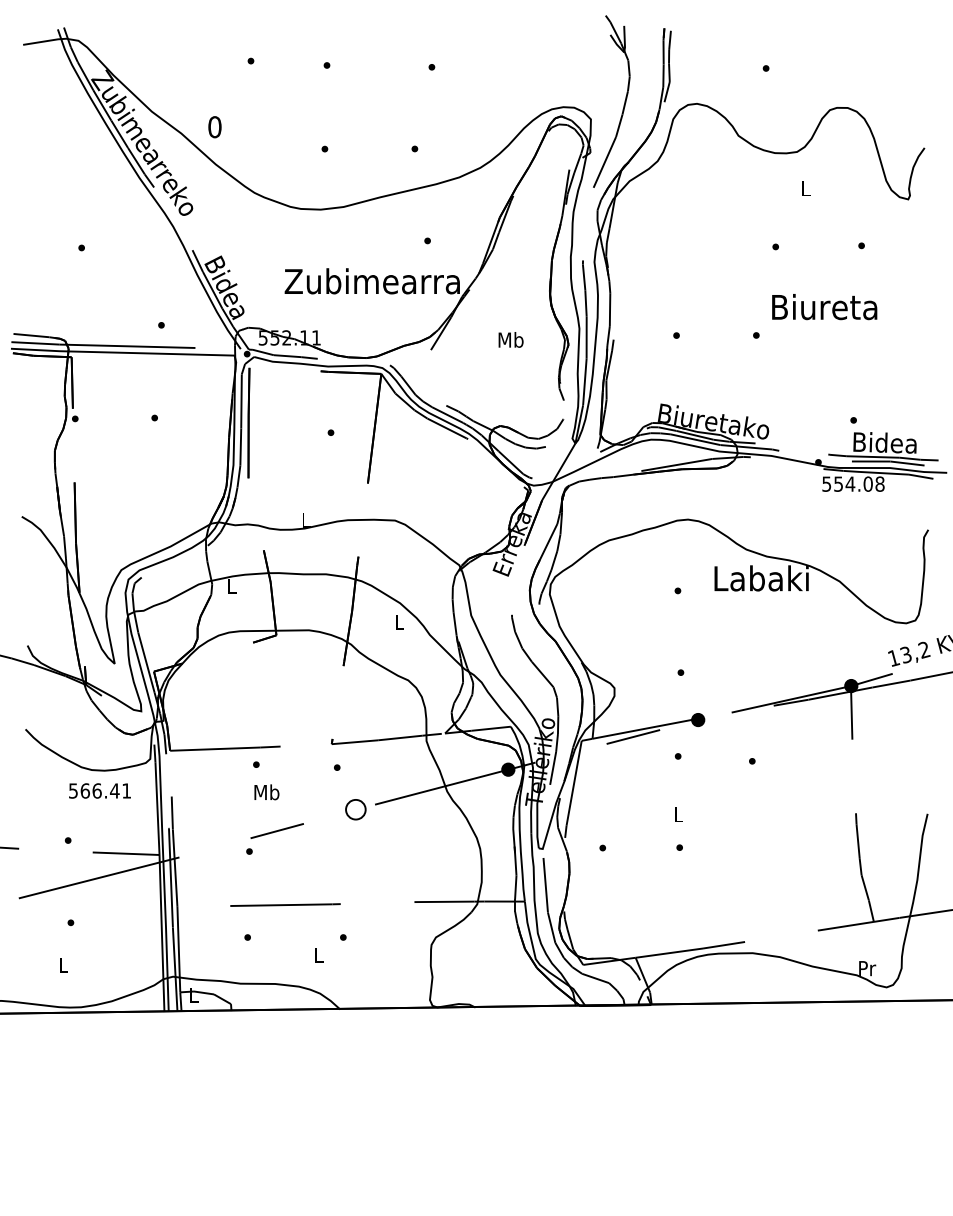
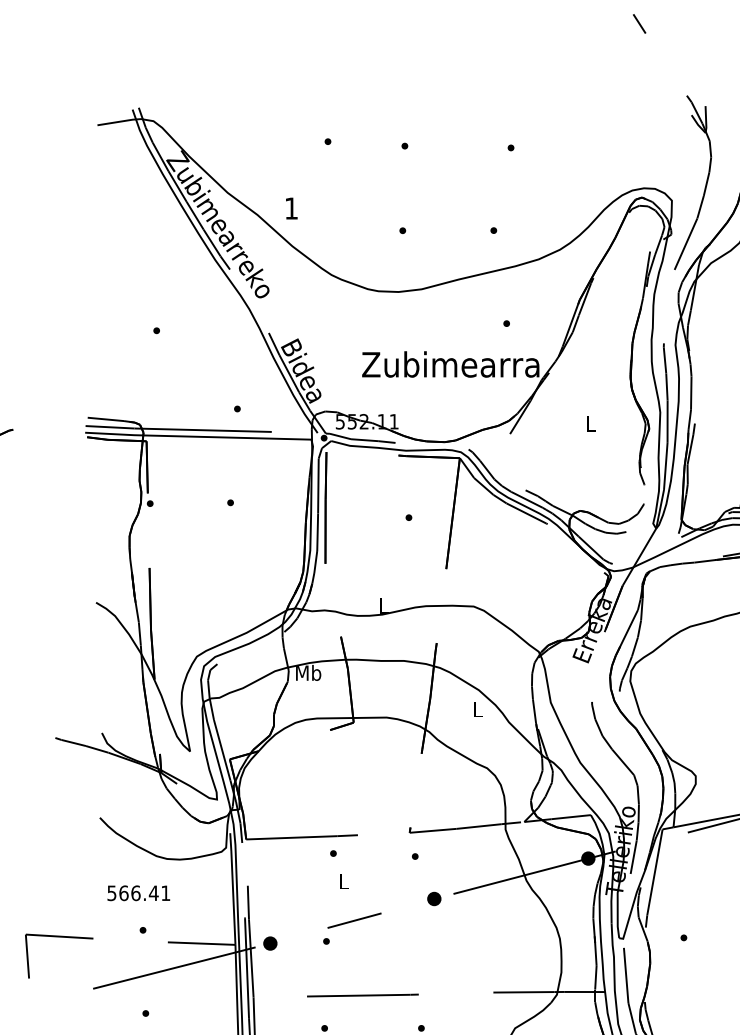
text: (214, 127) -> (291, 208), 0 -> 1
text: (510, 339) -> (590, 423), Mb -> L
text: (231, 586) -> (308, 673), L -> Mb
text: (99, 790) -> (138, 892), moved
text: (266, 792) -> (343, 881), Mb -> L
part: (356, 809) -> (434, 898), size x0.62
part: (193, 853) -> (269, 943), added

